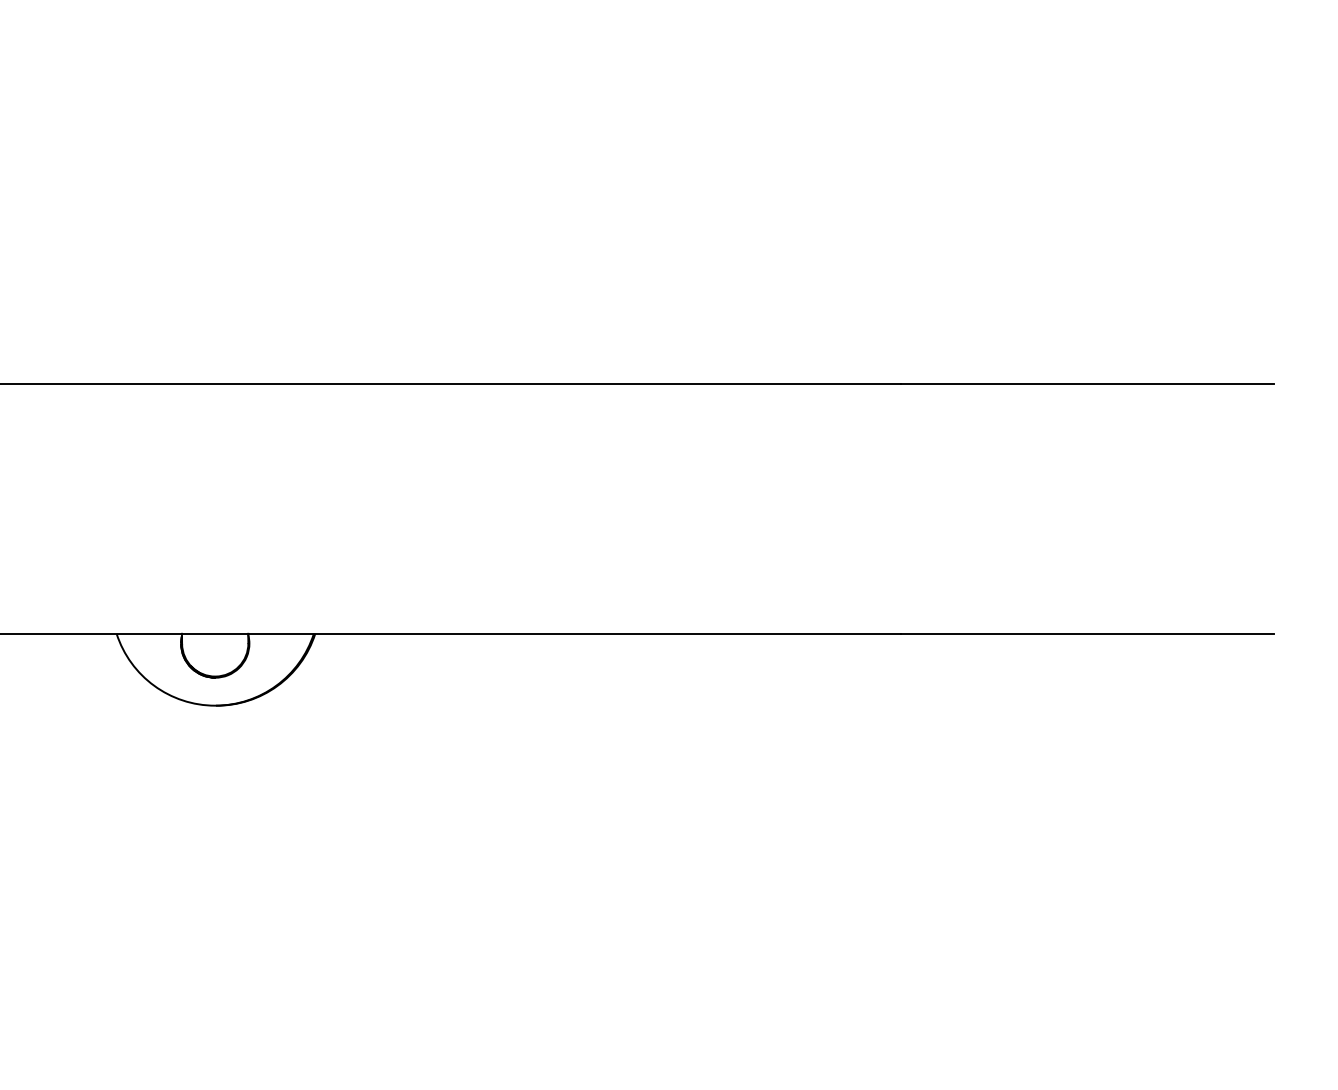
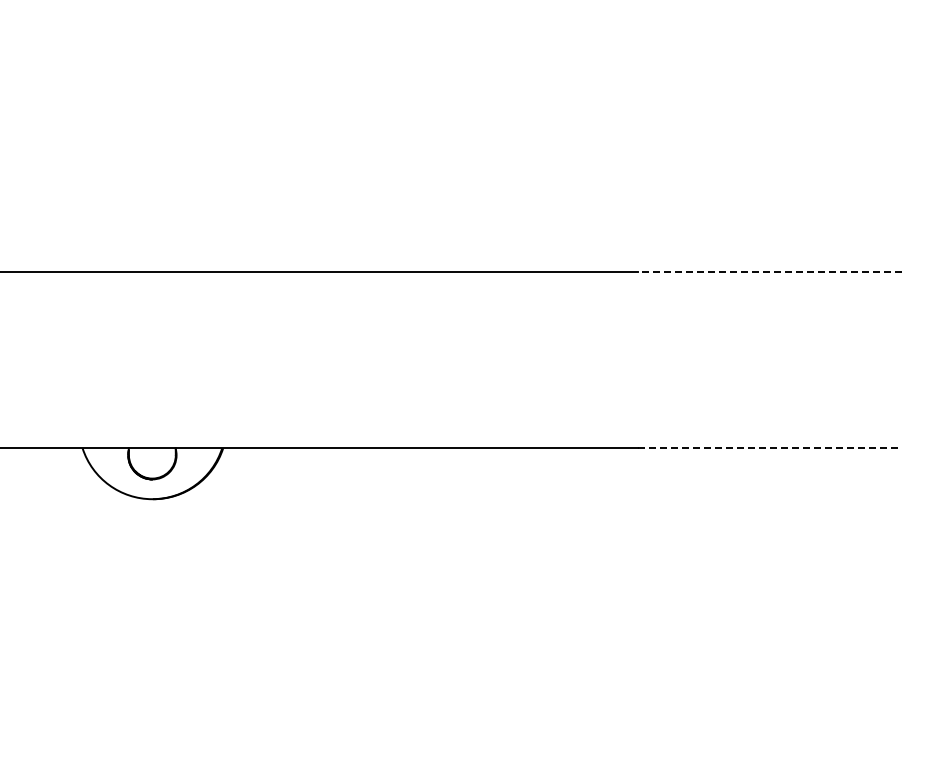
line: (1087, 383) -> (769, 271), solid -> dashed
line: (1087, 634) -> (769, 448), solid -> dashed

